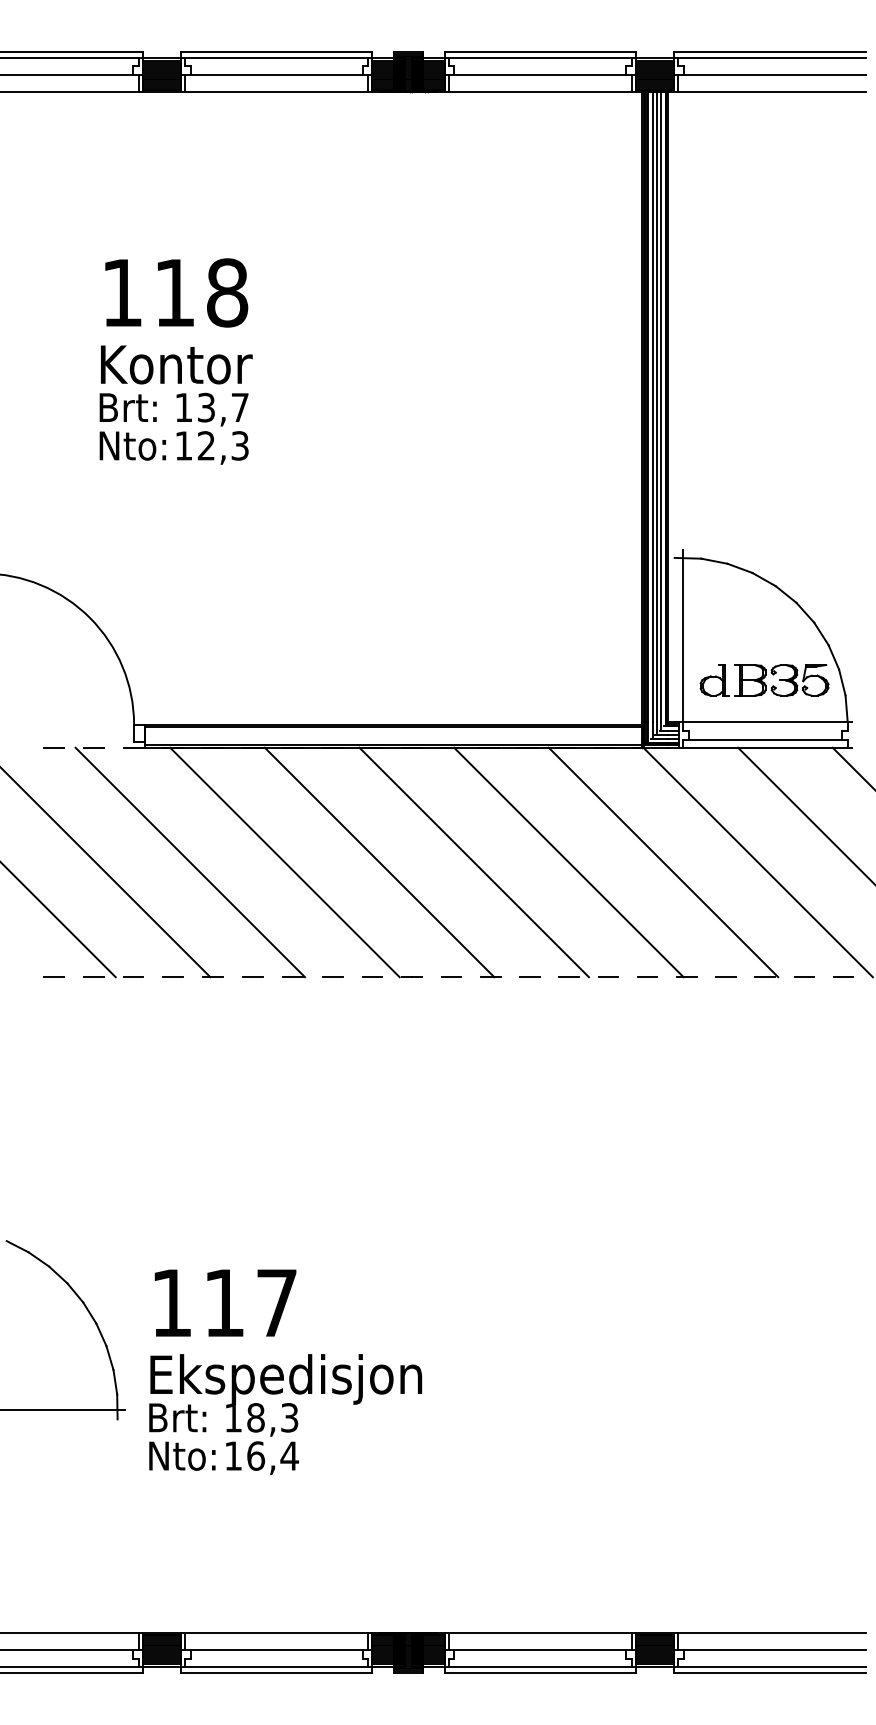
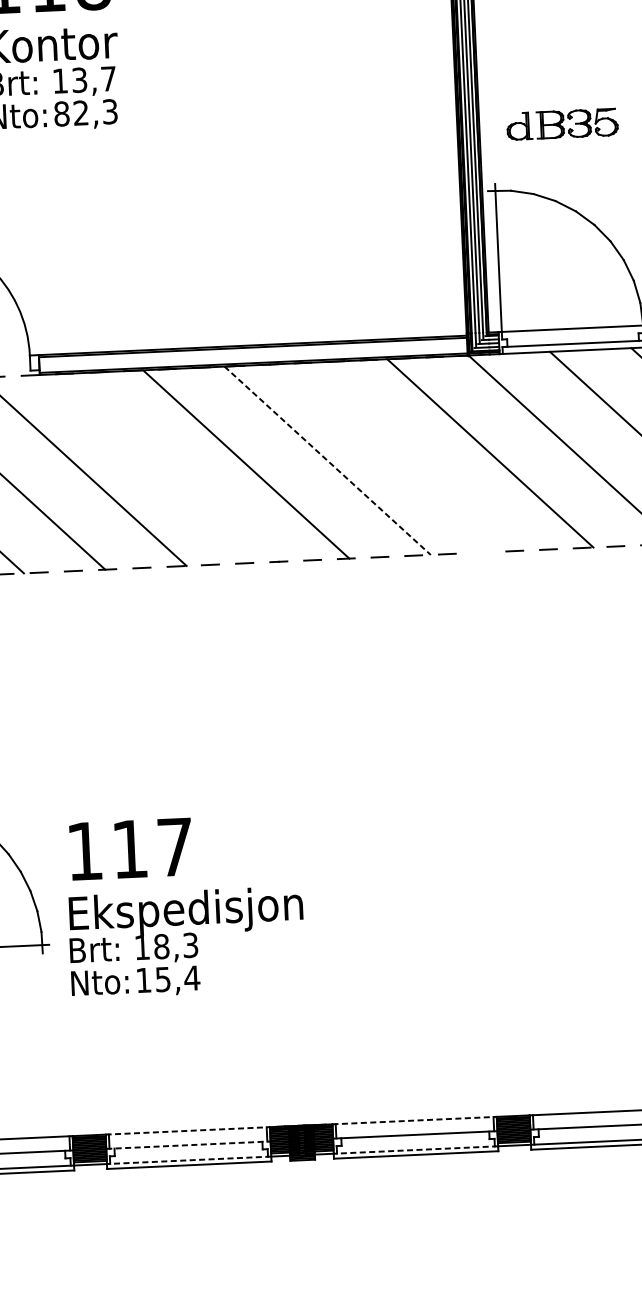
text: (183, 445) -> (61, 113), 12,3 -> 82,3
part: (764, 680) -> (562, 124), moved
line: (284, 862) -> (164, 468), removed
line: (474, 862) -> (327, 460), solid -> dashed
line: (568, 862) -> (408, 457), removed
line: (647, 976) -> (481, 552), removed
text: (255, 1455) -> (162, 979), 16,4 -> 15,4
line: (276, 1633) -> (187, 1131), solid -> dashed
line: (540, 1633) -> (414, 1120), solid -> dashed
line: (276, 1649) -> (188, 1145), solid -> dashed
line: (276, 1667) -> (189, 1160), solid -> dashed
line: (540, 1667) -> (416, 1150), solid -> dashed

